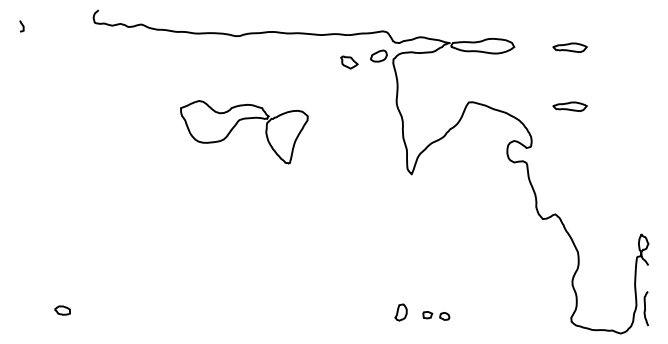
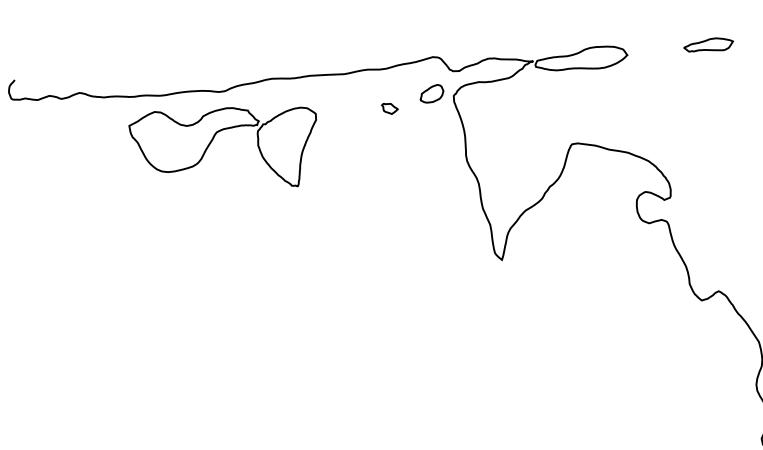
part: (349, 61) -> (390, 107), size x0.62
part: (569, 106) -> (719, 131), removed
part: (237, 124) -> (214, 139), moved

